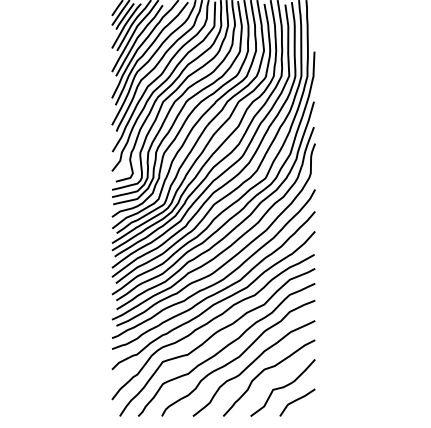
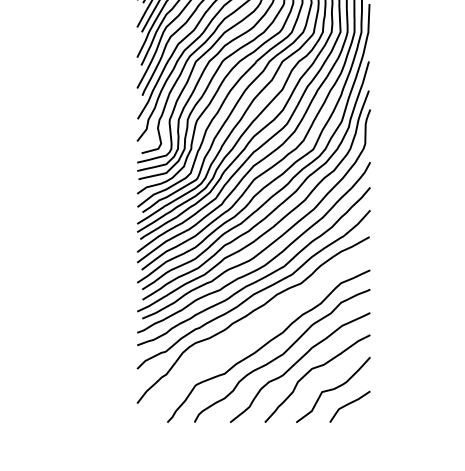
curve: (214, 335) -> (254, 329), removed

